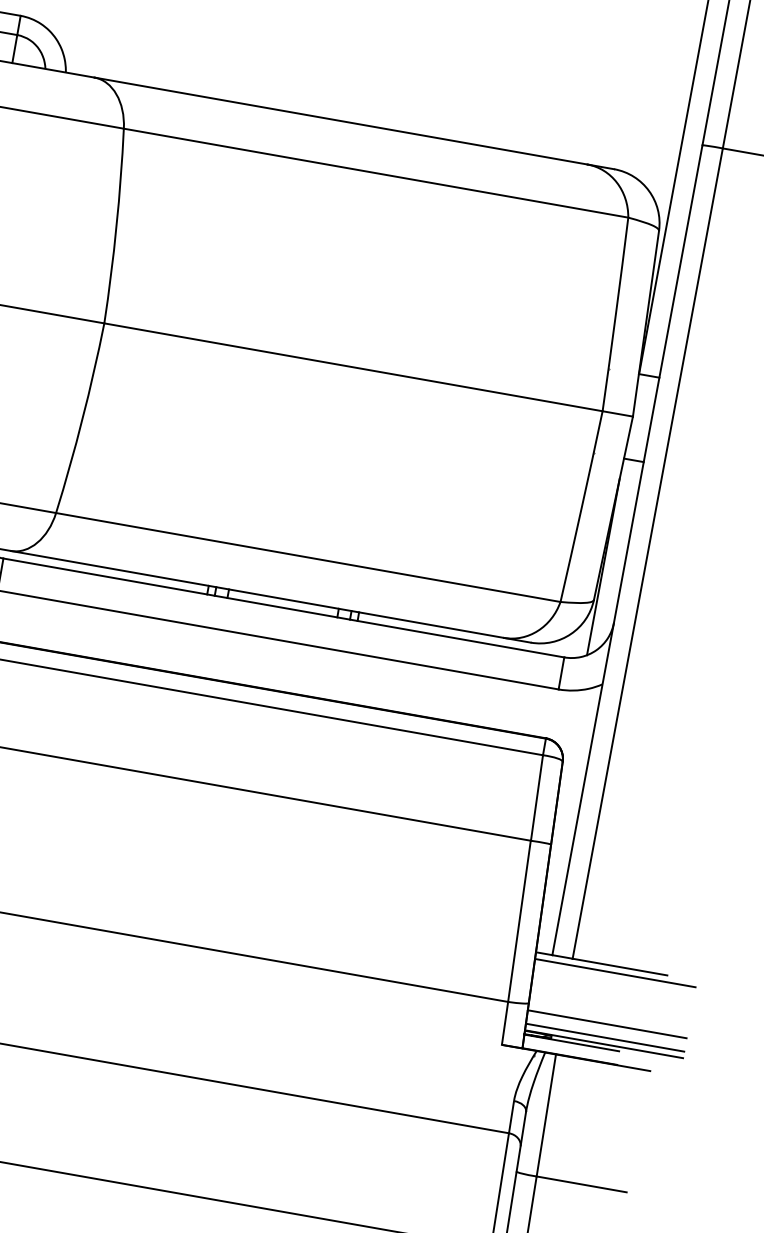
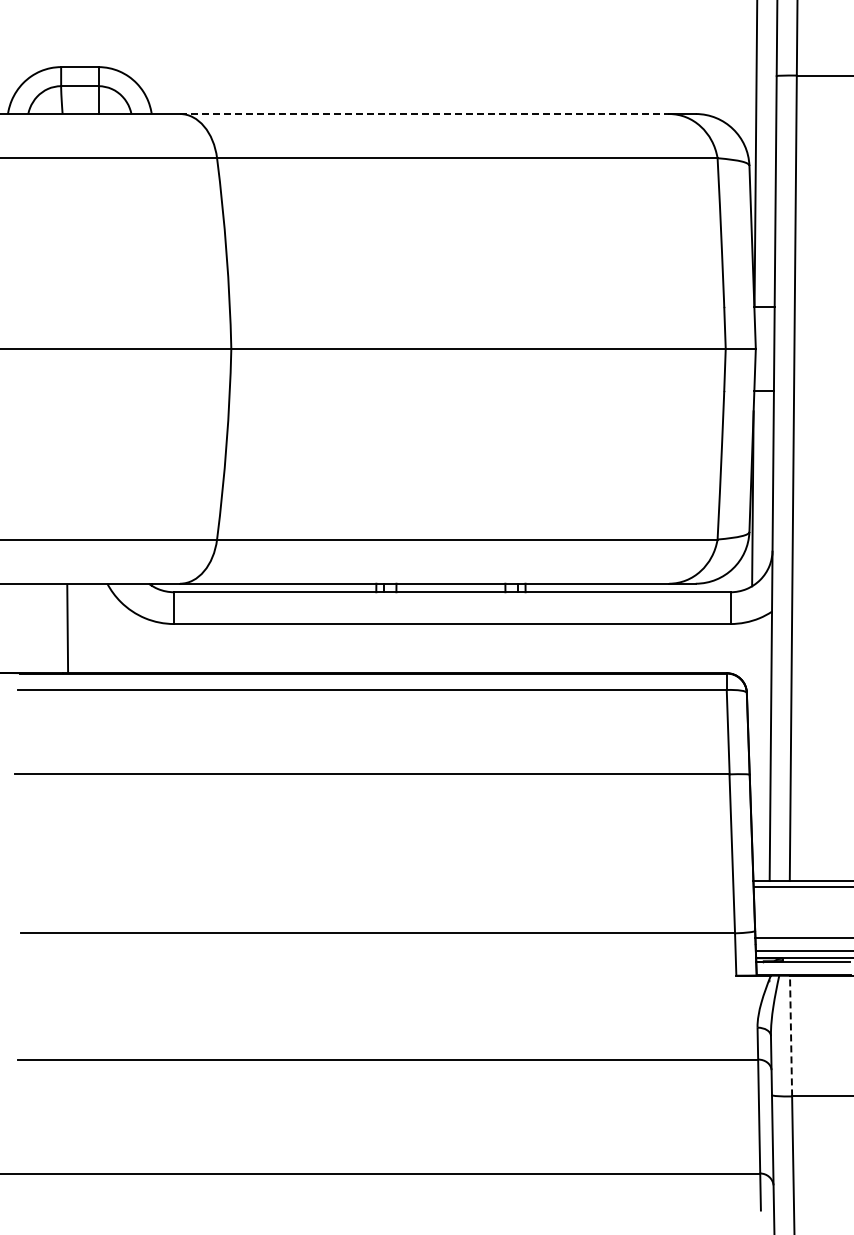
line: (340, 121) -> (424, 114), solid -> dashed
line: (546, 1114) -> (791, 1035), solid -> dashed

